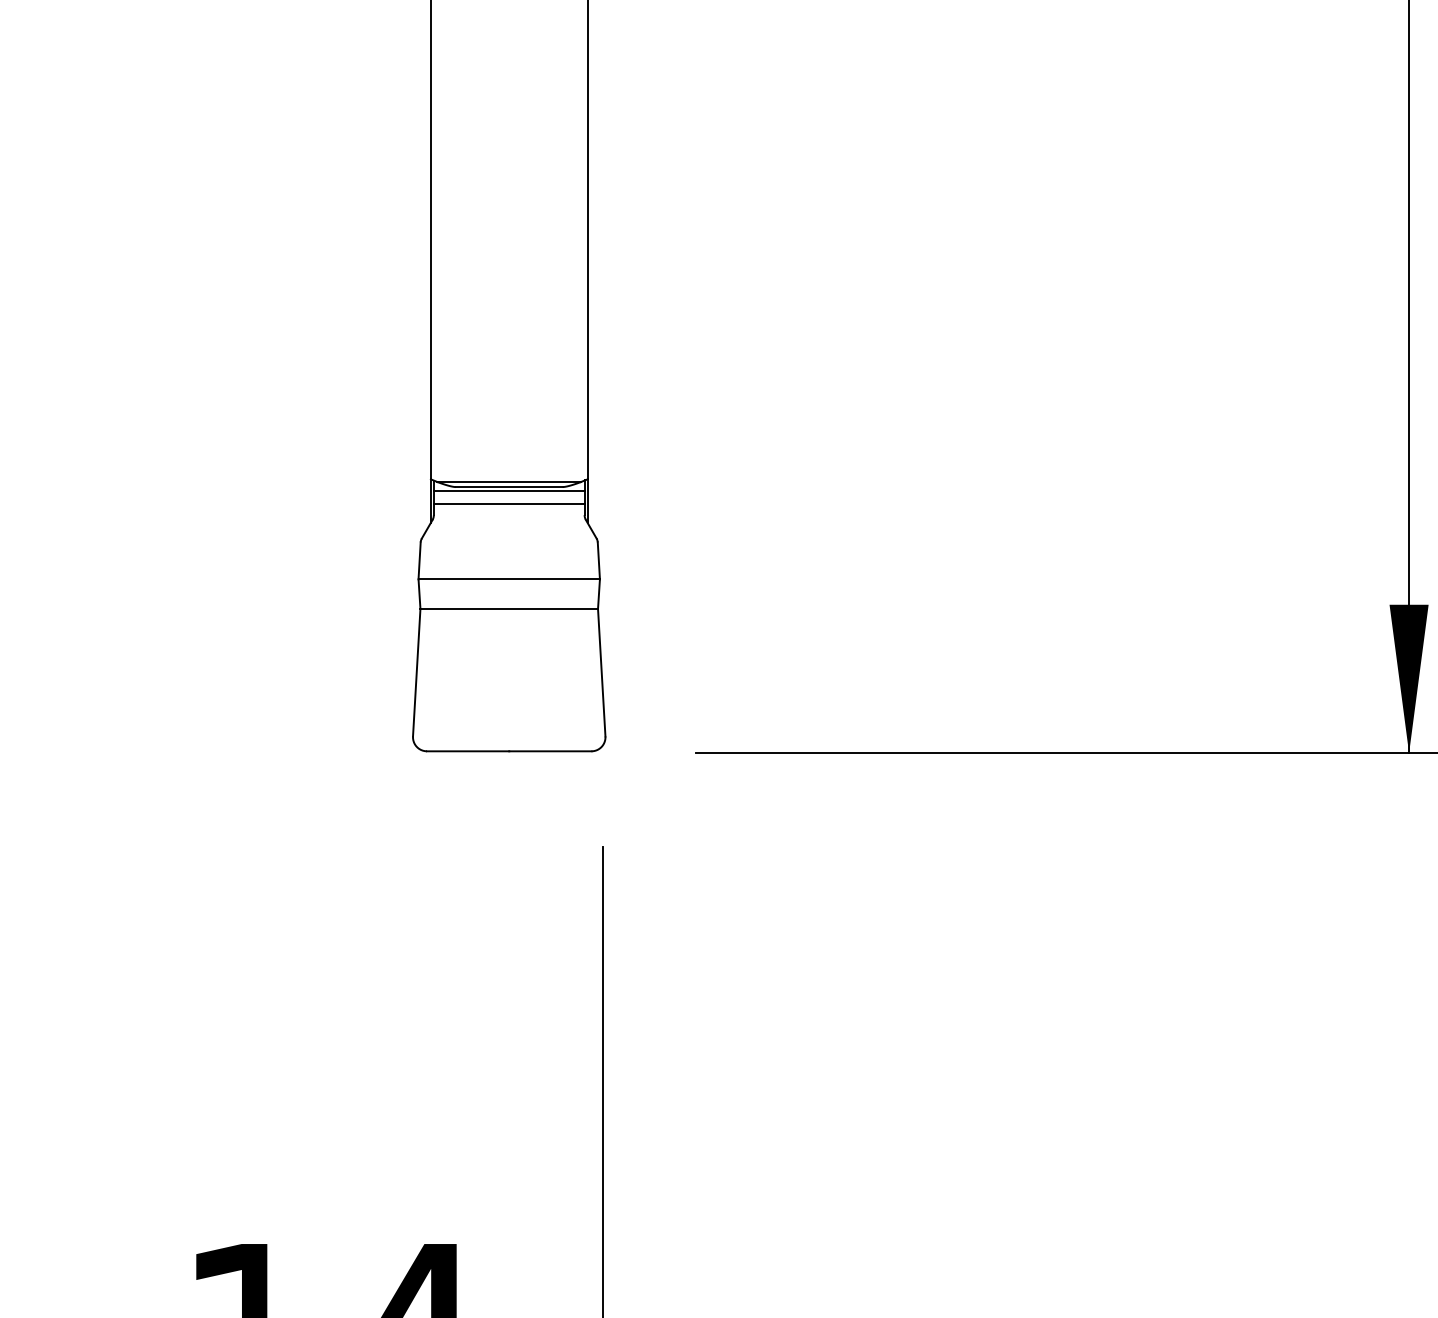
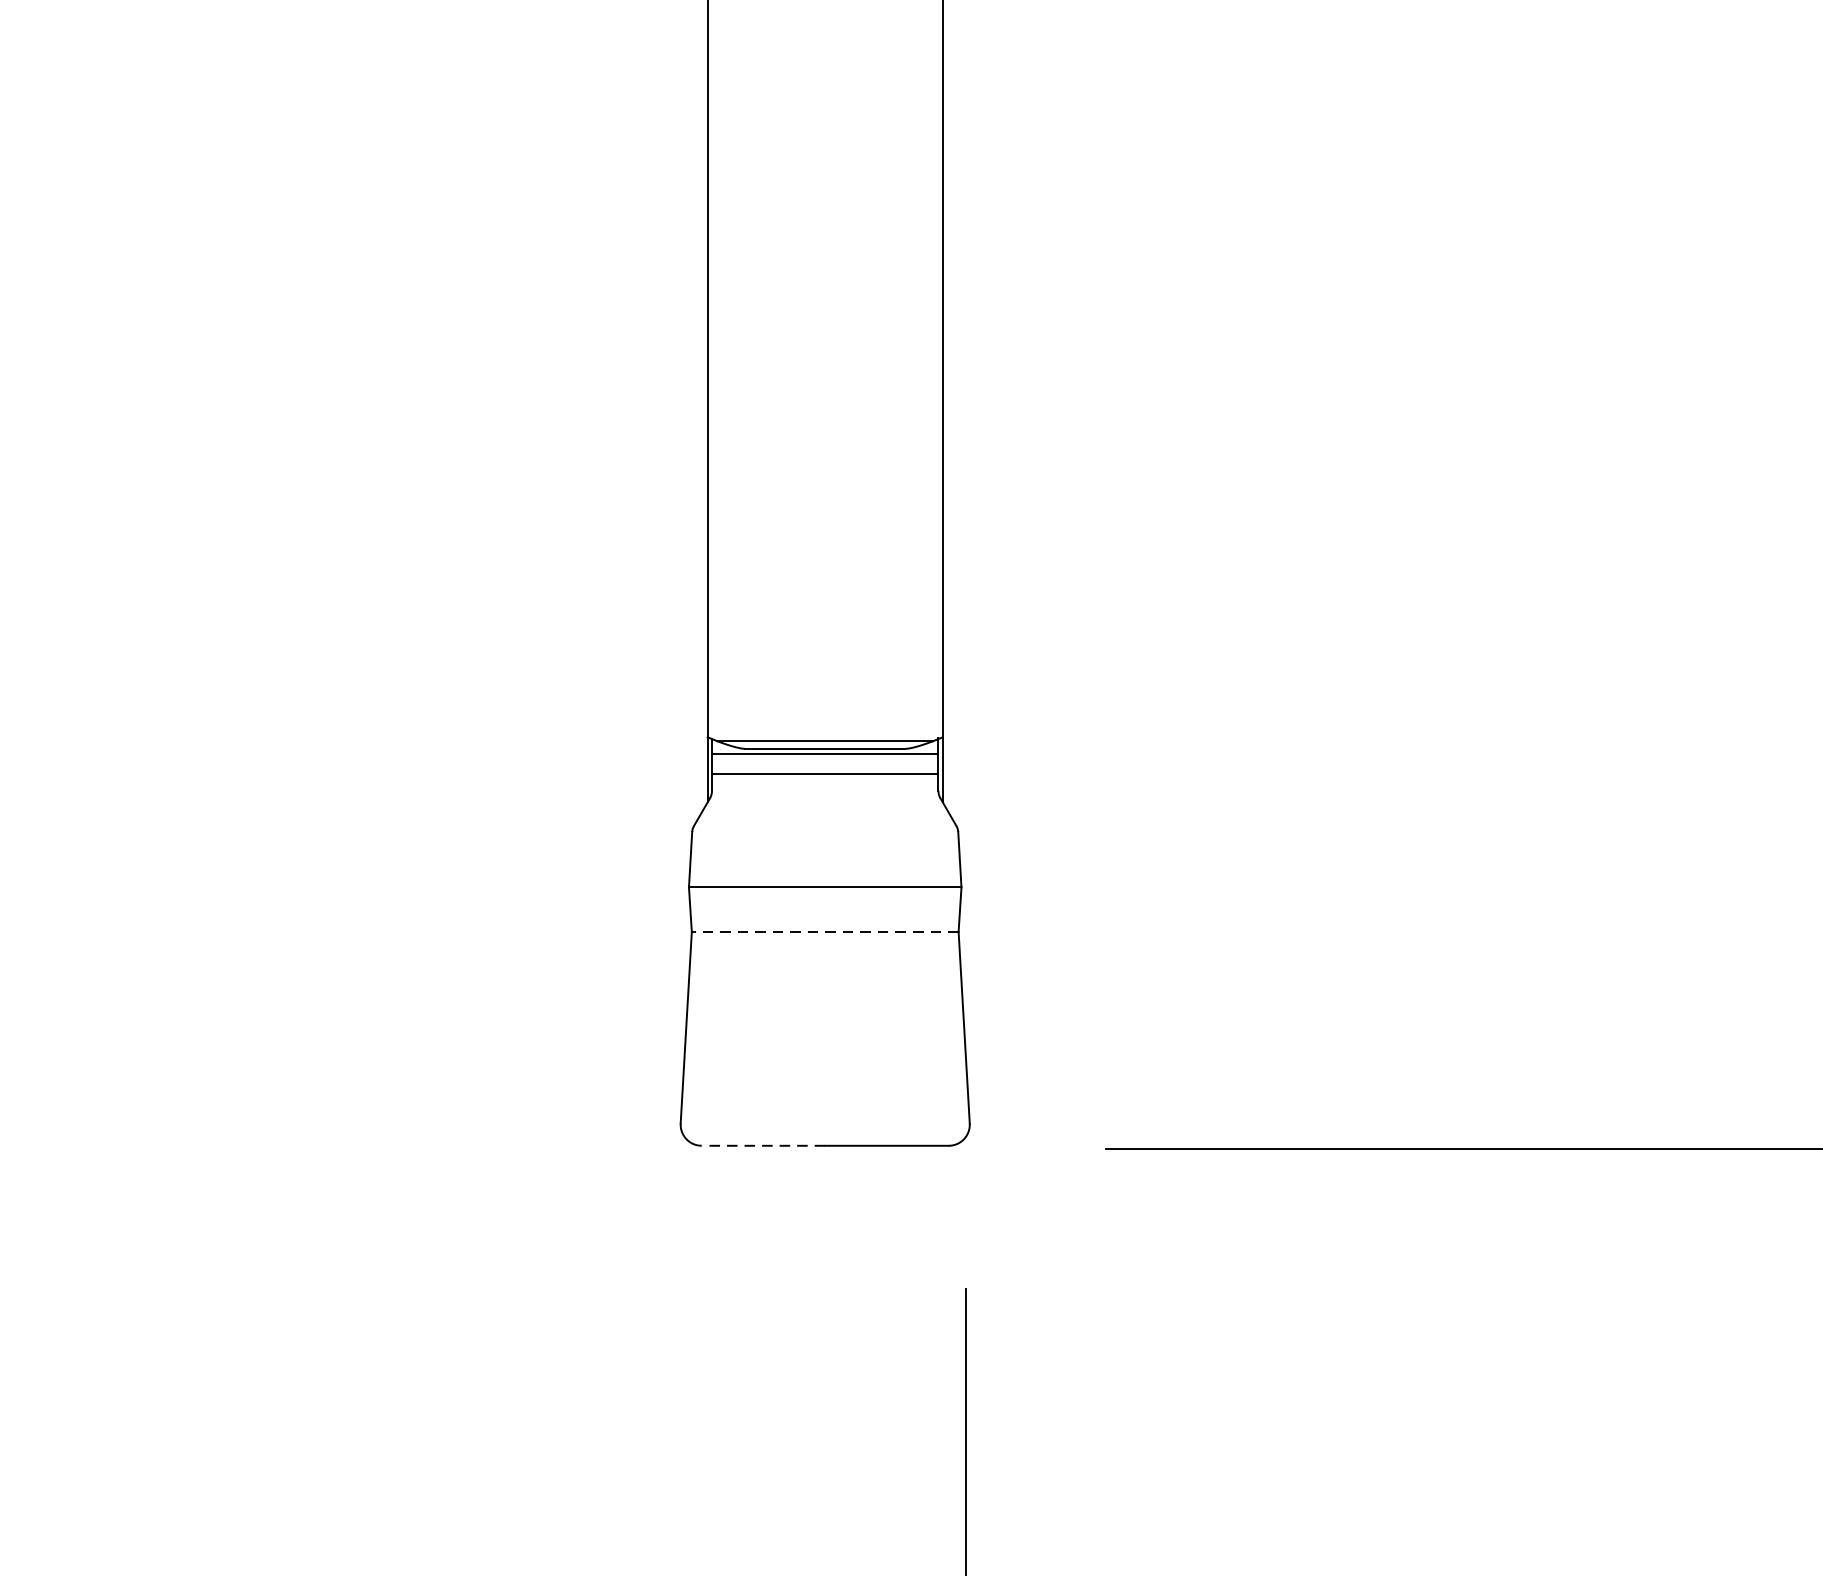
line: (509, 608) -> (825, 931), solid -> dashed
line: (467, 751) -> (762, 1146), solid -> dashed

